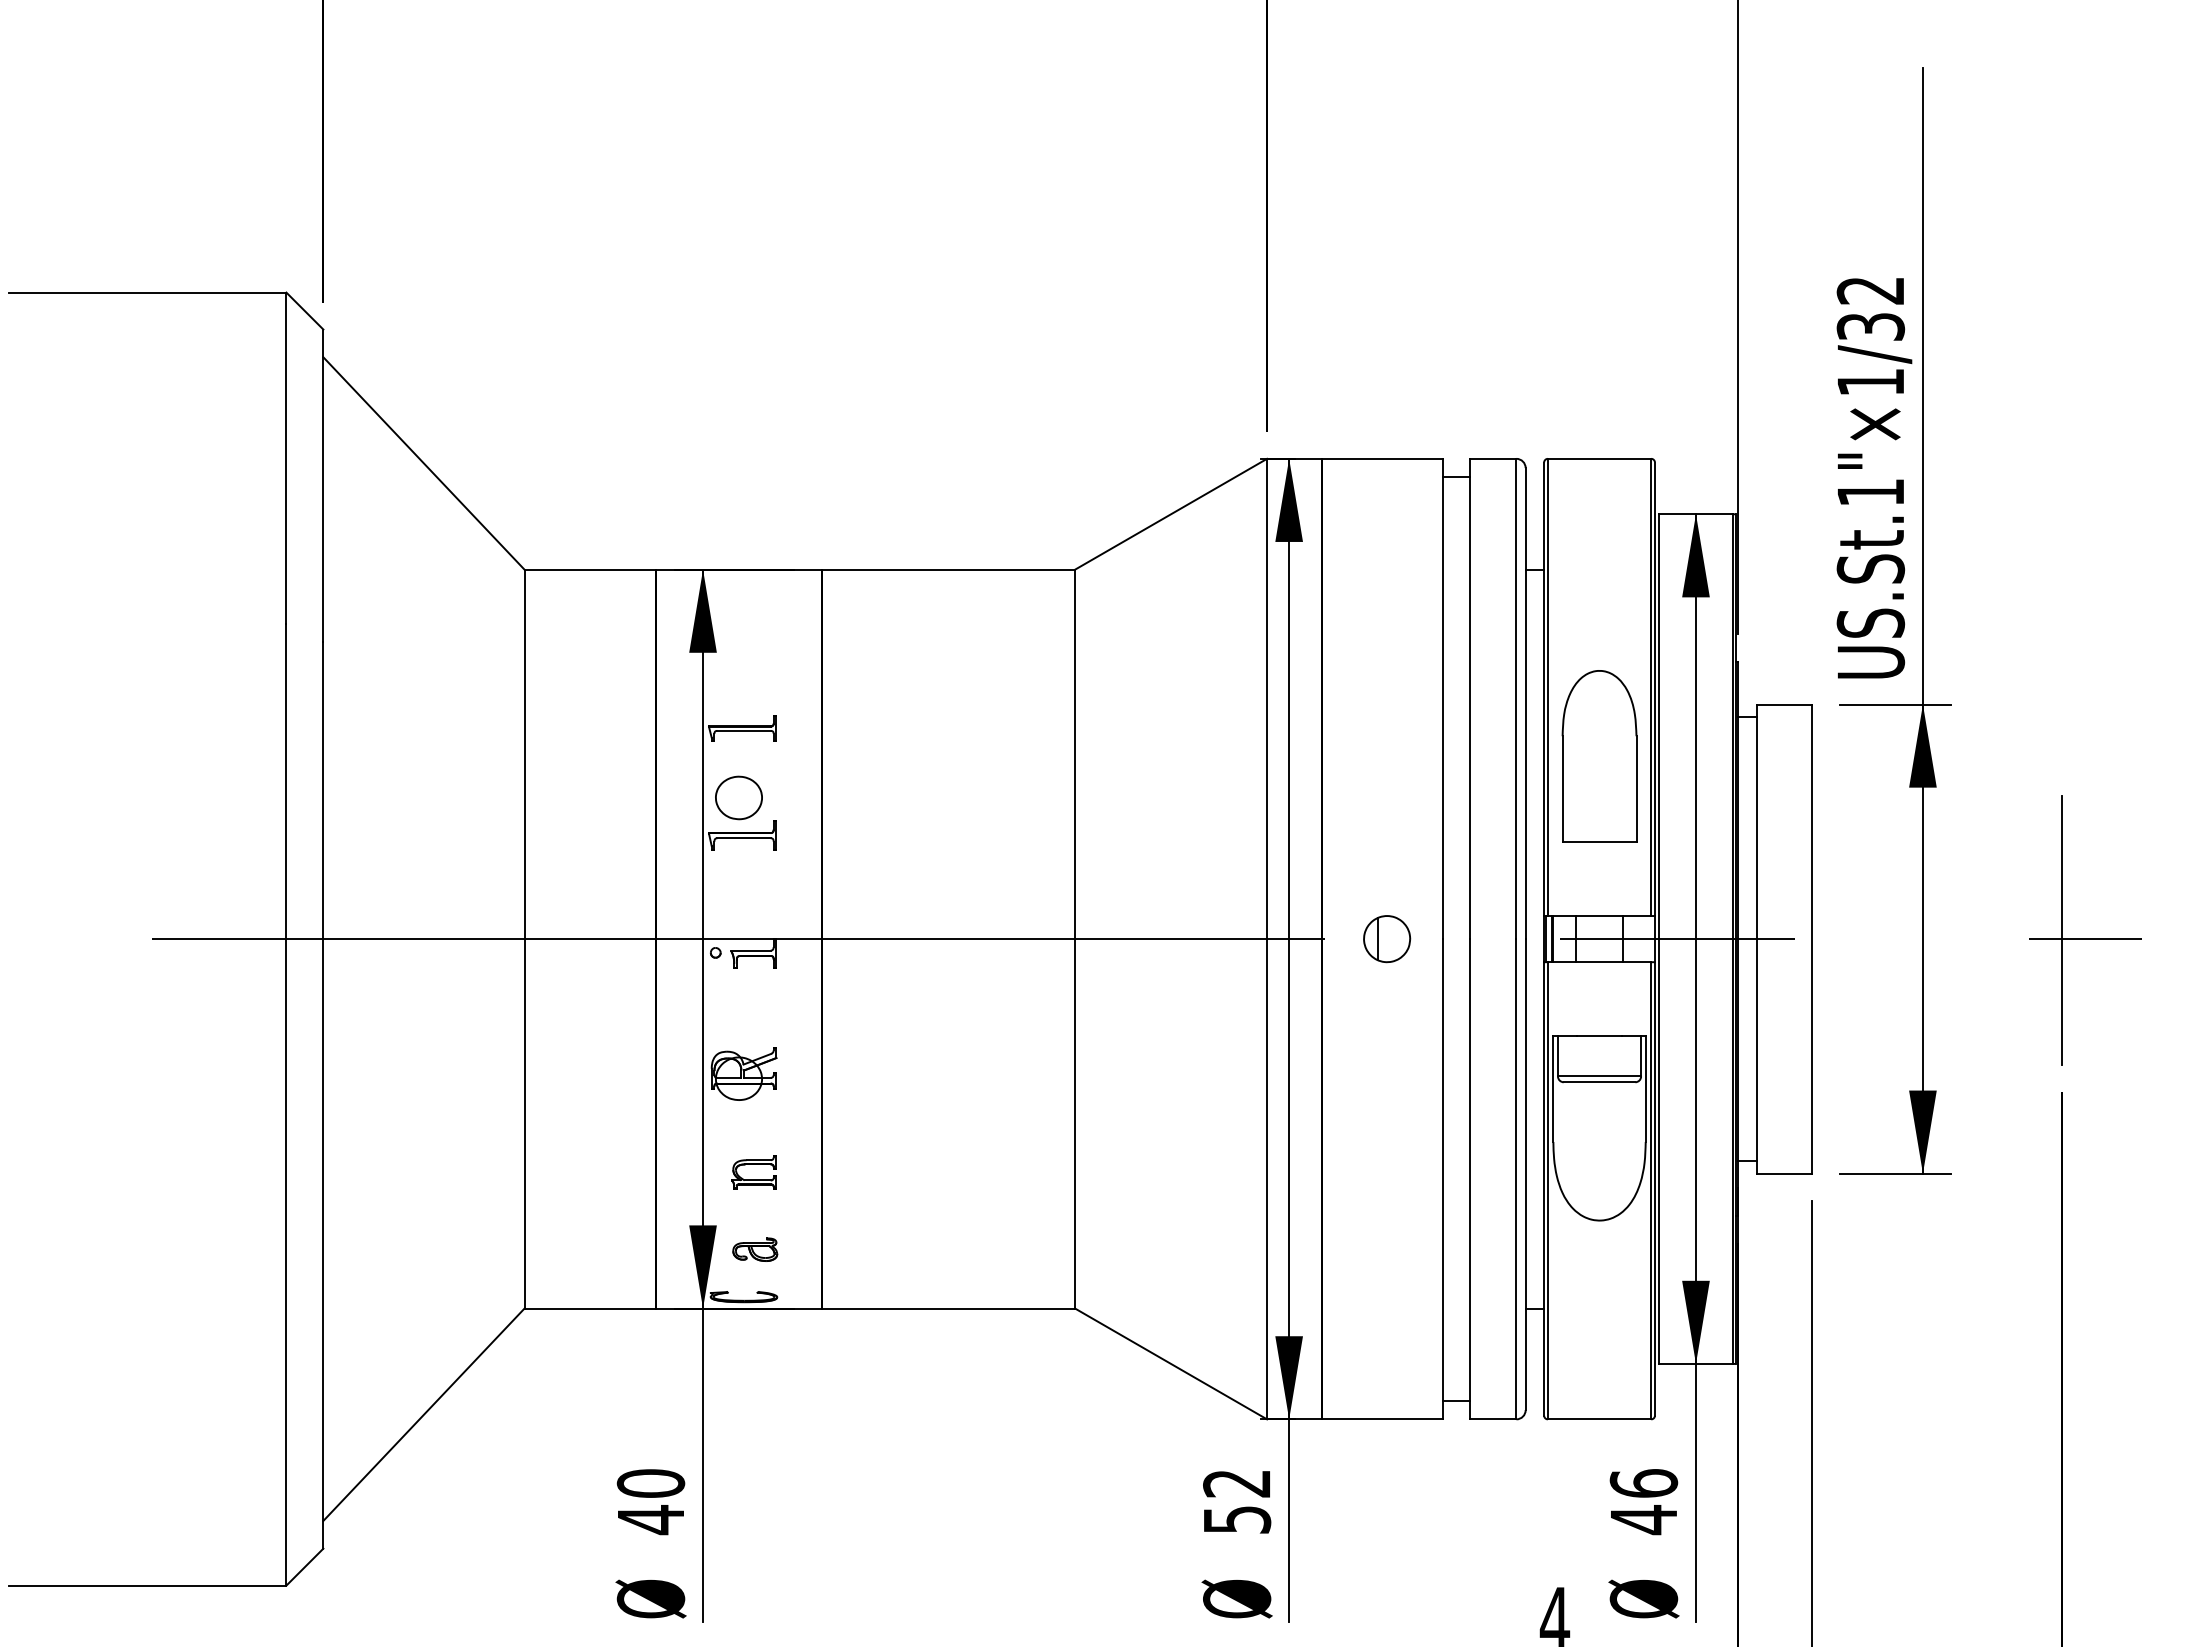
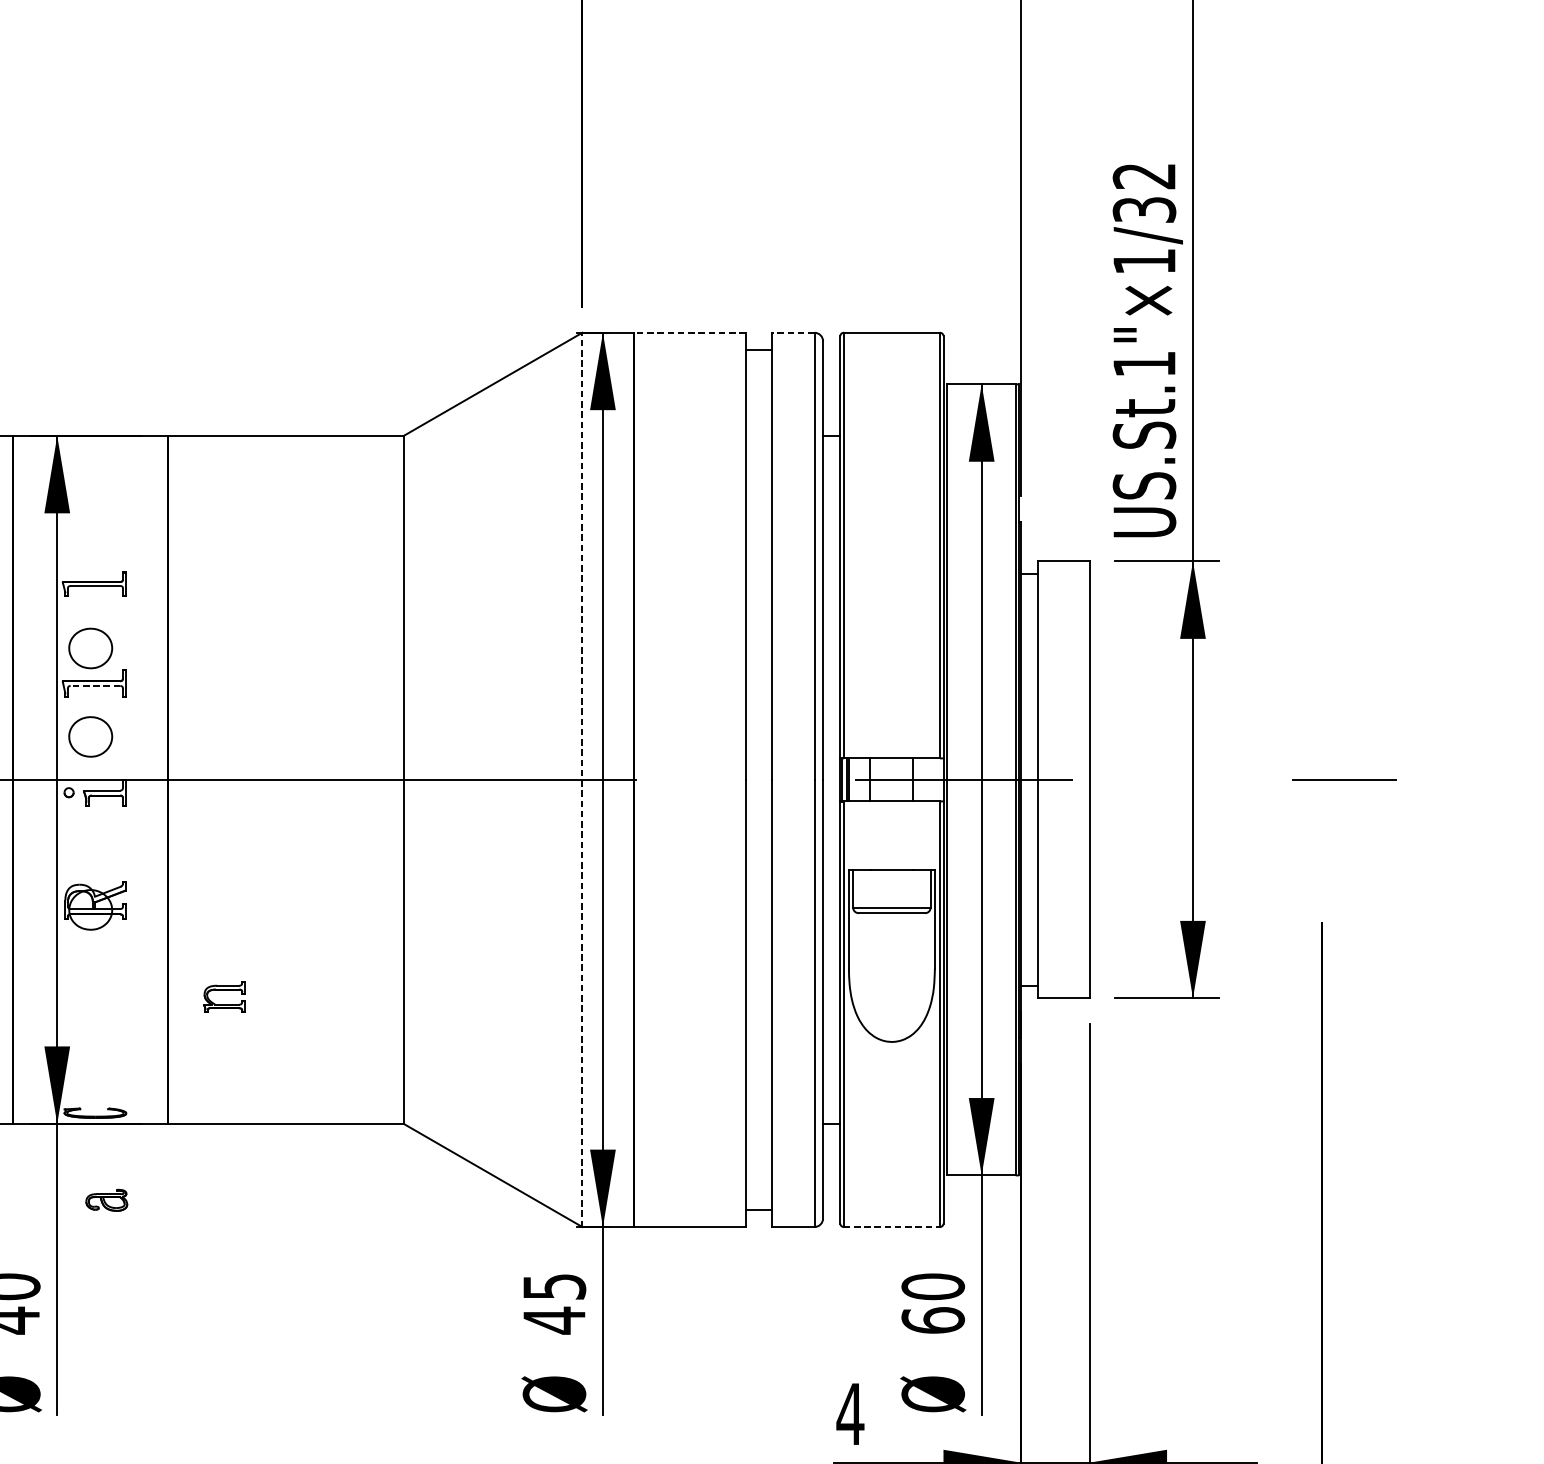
line: (1382, 458) -> (689, 332), solid -> dashed
line: (1492, 458) -> (792, 332), solid -> dashed
part: (1599, 756) -> (891, 609), removed
line: (744, 838) -> (95, 686), solid -> dashed
part: (738, 892) -> (90, 736), added
line: (2061, 930) -> (1321, 771), removed
line: (1267, 938) -> (582, 779), solid -> dashed
part: (1387, 939) -> (694, 780), removed
part: (753, 1179) -> (223, 1003), moved
part: (755, 1249) -> (107, 1200), moved
line: (1599, 1419) -> (891, 1227), solid -> dashed
text: (1237, 1502) -> (554, 1304), 52 -> 45
text: (1643, 1502) -> (932, 1304), 46 -> 60

